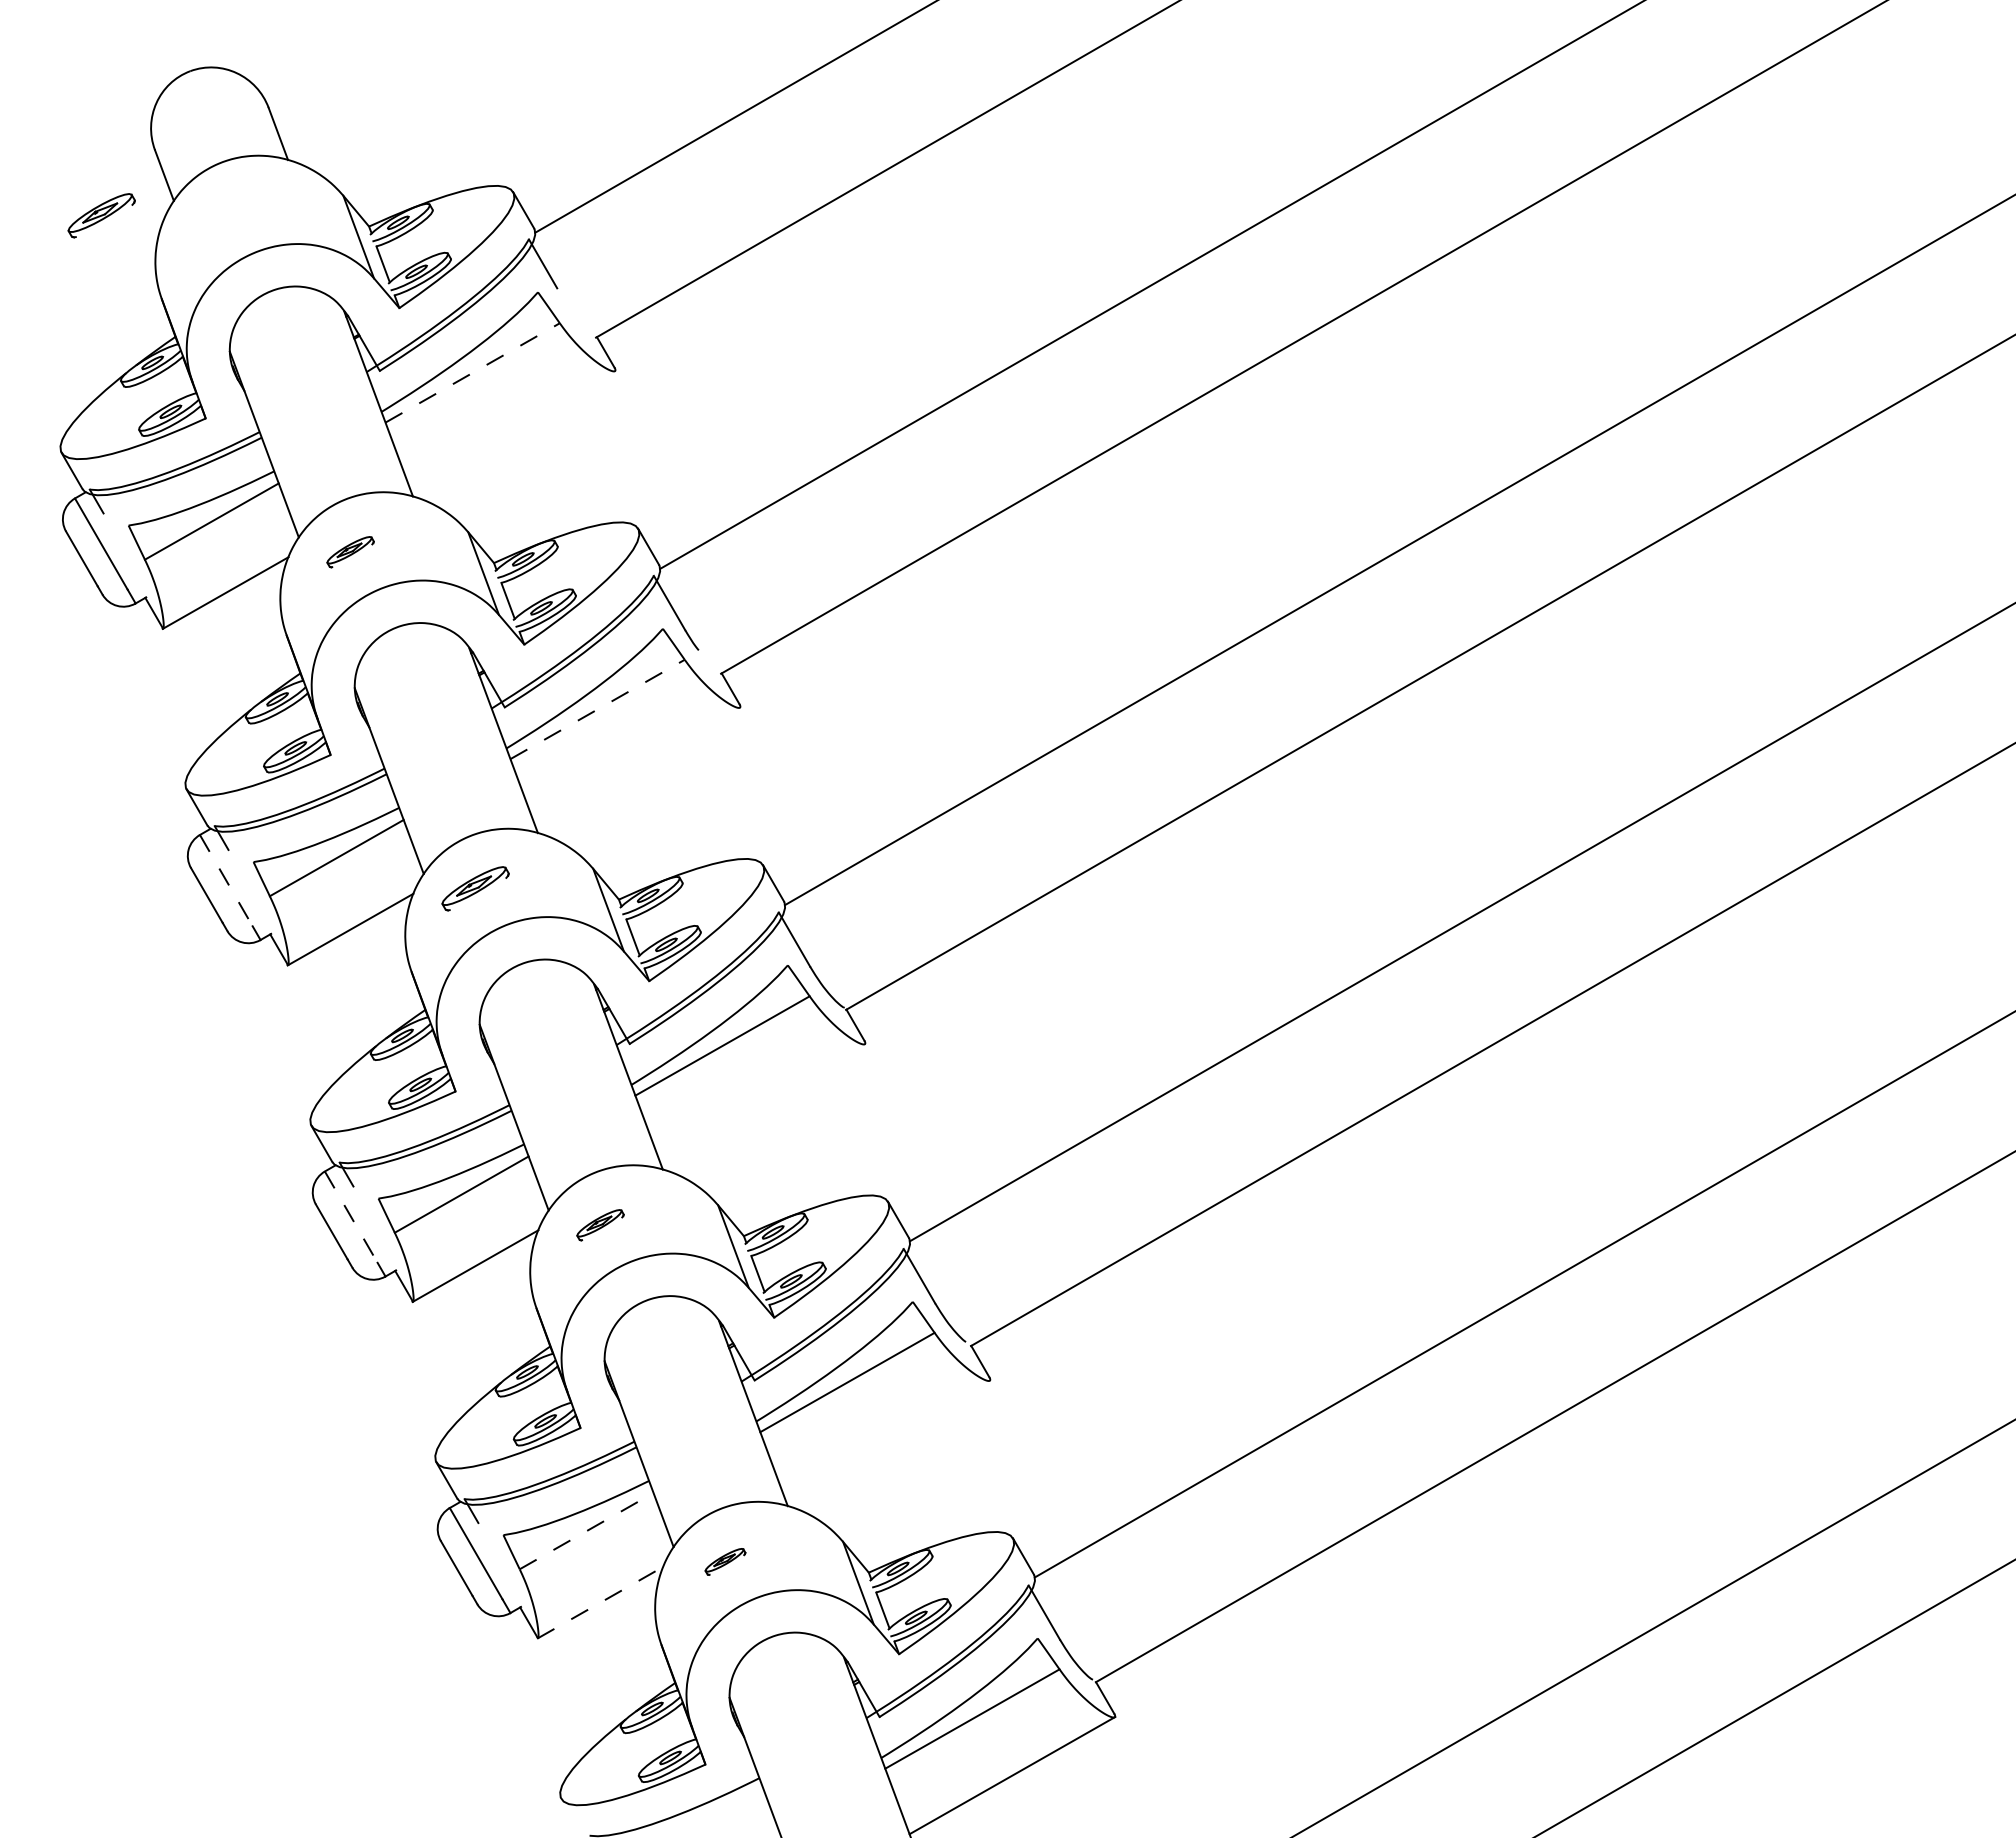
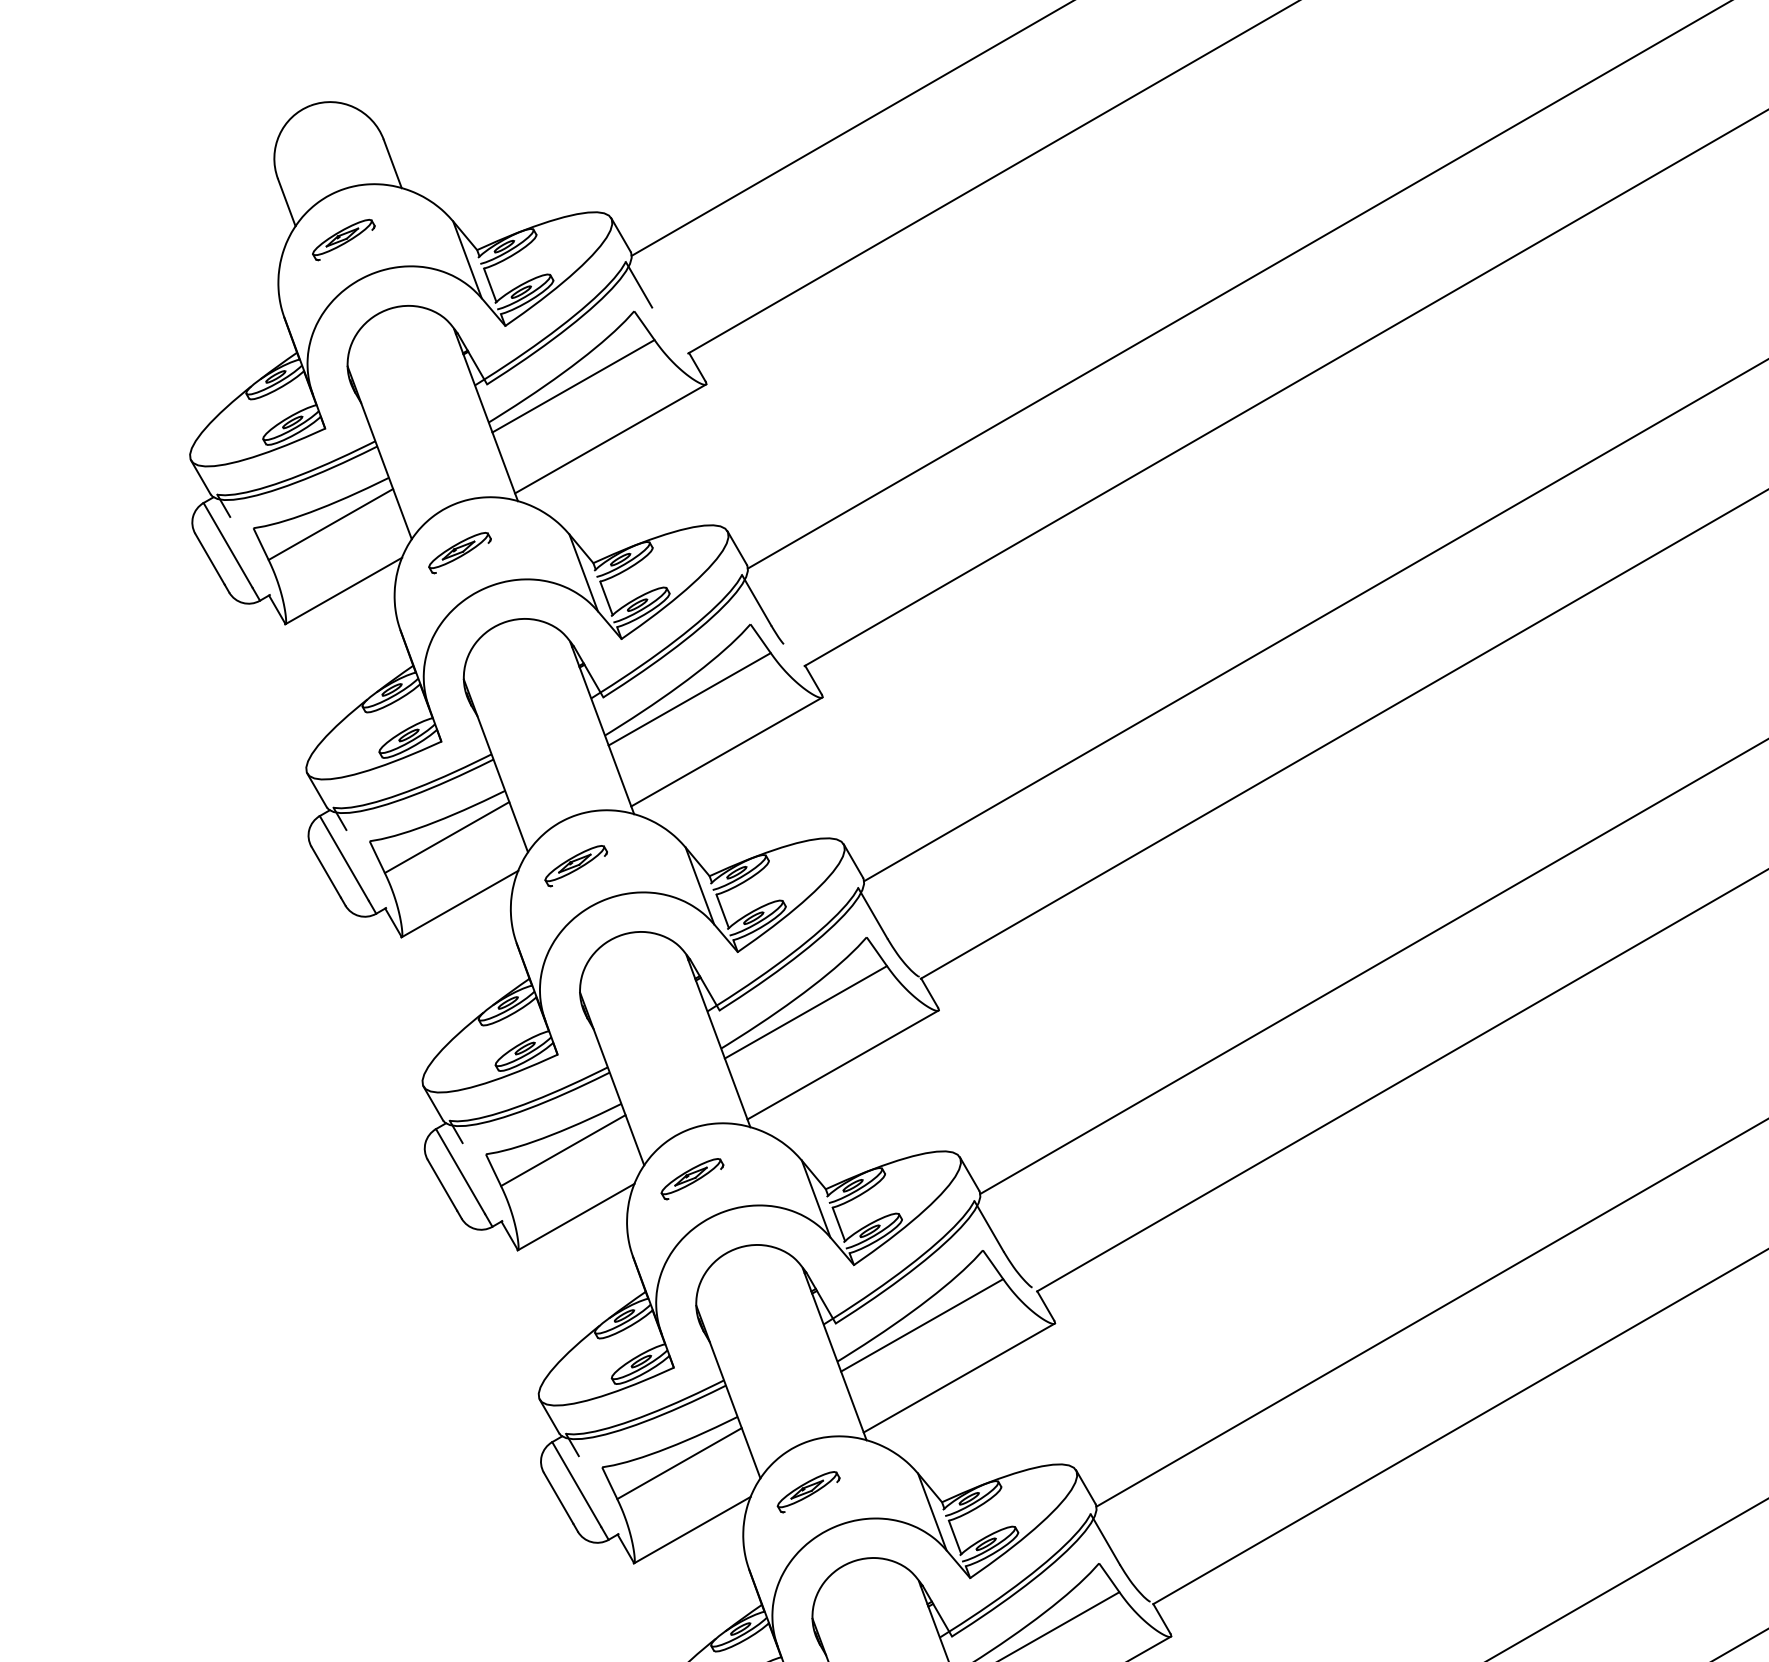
part: (101, 215) -> (343, 239), moved
line: (473, 372) -> (574, 385), dashed -> solid
line: (512, 429) -> (610, 438), added
part: (350, 551) -> (459, 552), size x1.43
line: (598, 709) -> (690, 699), dashed -> solid
line: (637, 765) -> (726, 751), added
line: (226, 880) -> (344, 858), dashed -> solid
line: (762, 1102) -> (843, 1064), added
line: (351, 1217) -> (460, 1171), dashed -> solid
part: (600, 1224) -> (692, 1178), size x1.43
line: (887, 1438) -> (959, 1377), added
line: (587, 1530) -> (680, 1463), dashed -> solid
part: (725, 1561) -> (808, 1491), size x1.67
line: (600, 1602) -> (692, 1529), dashed -> solid

